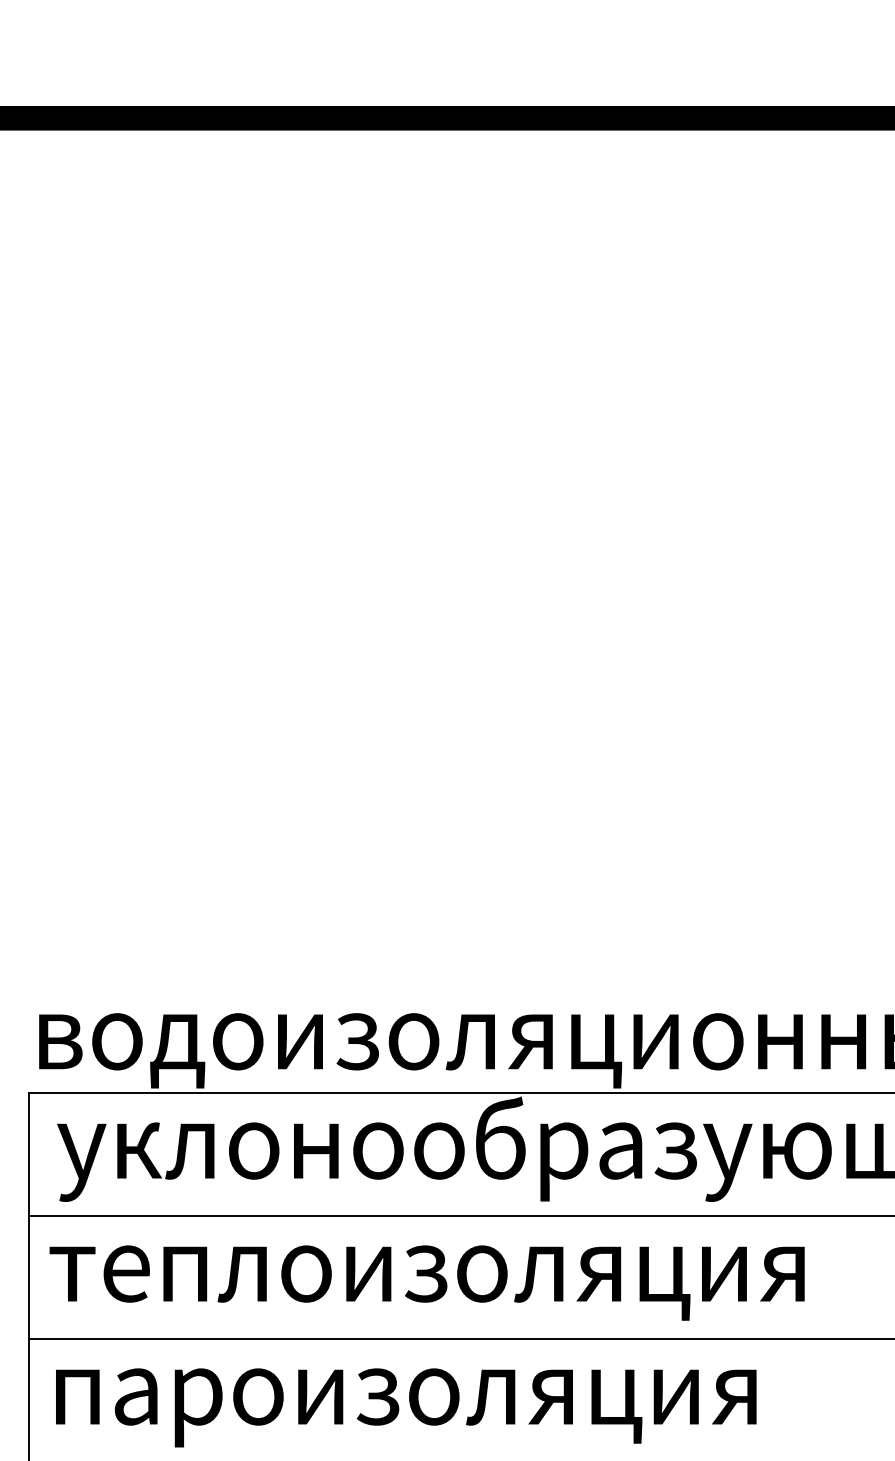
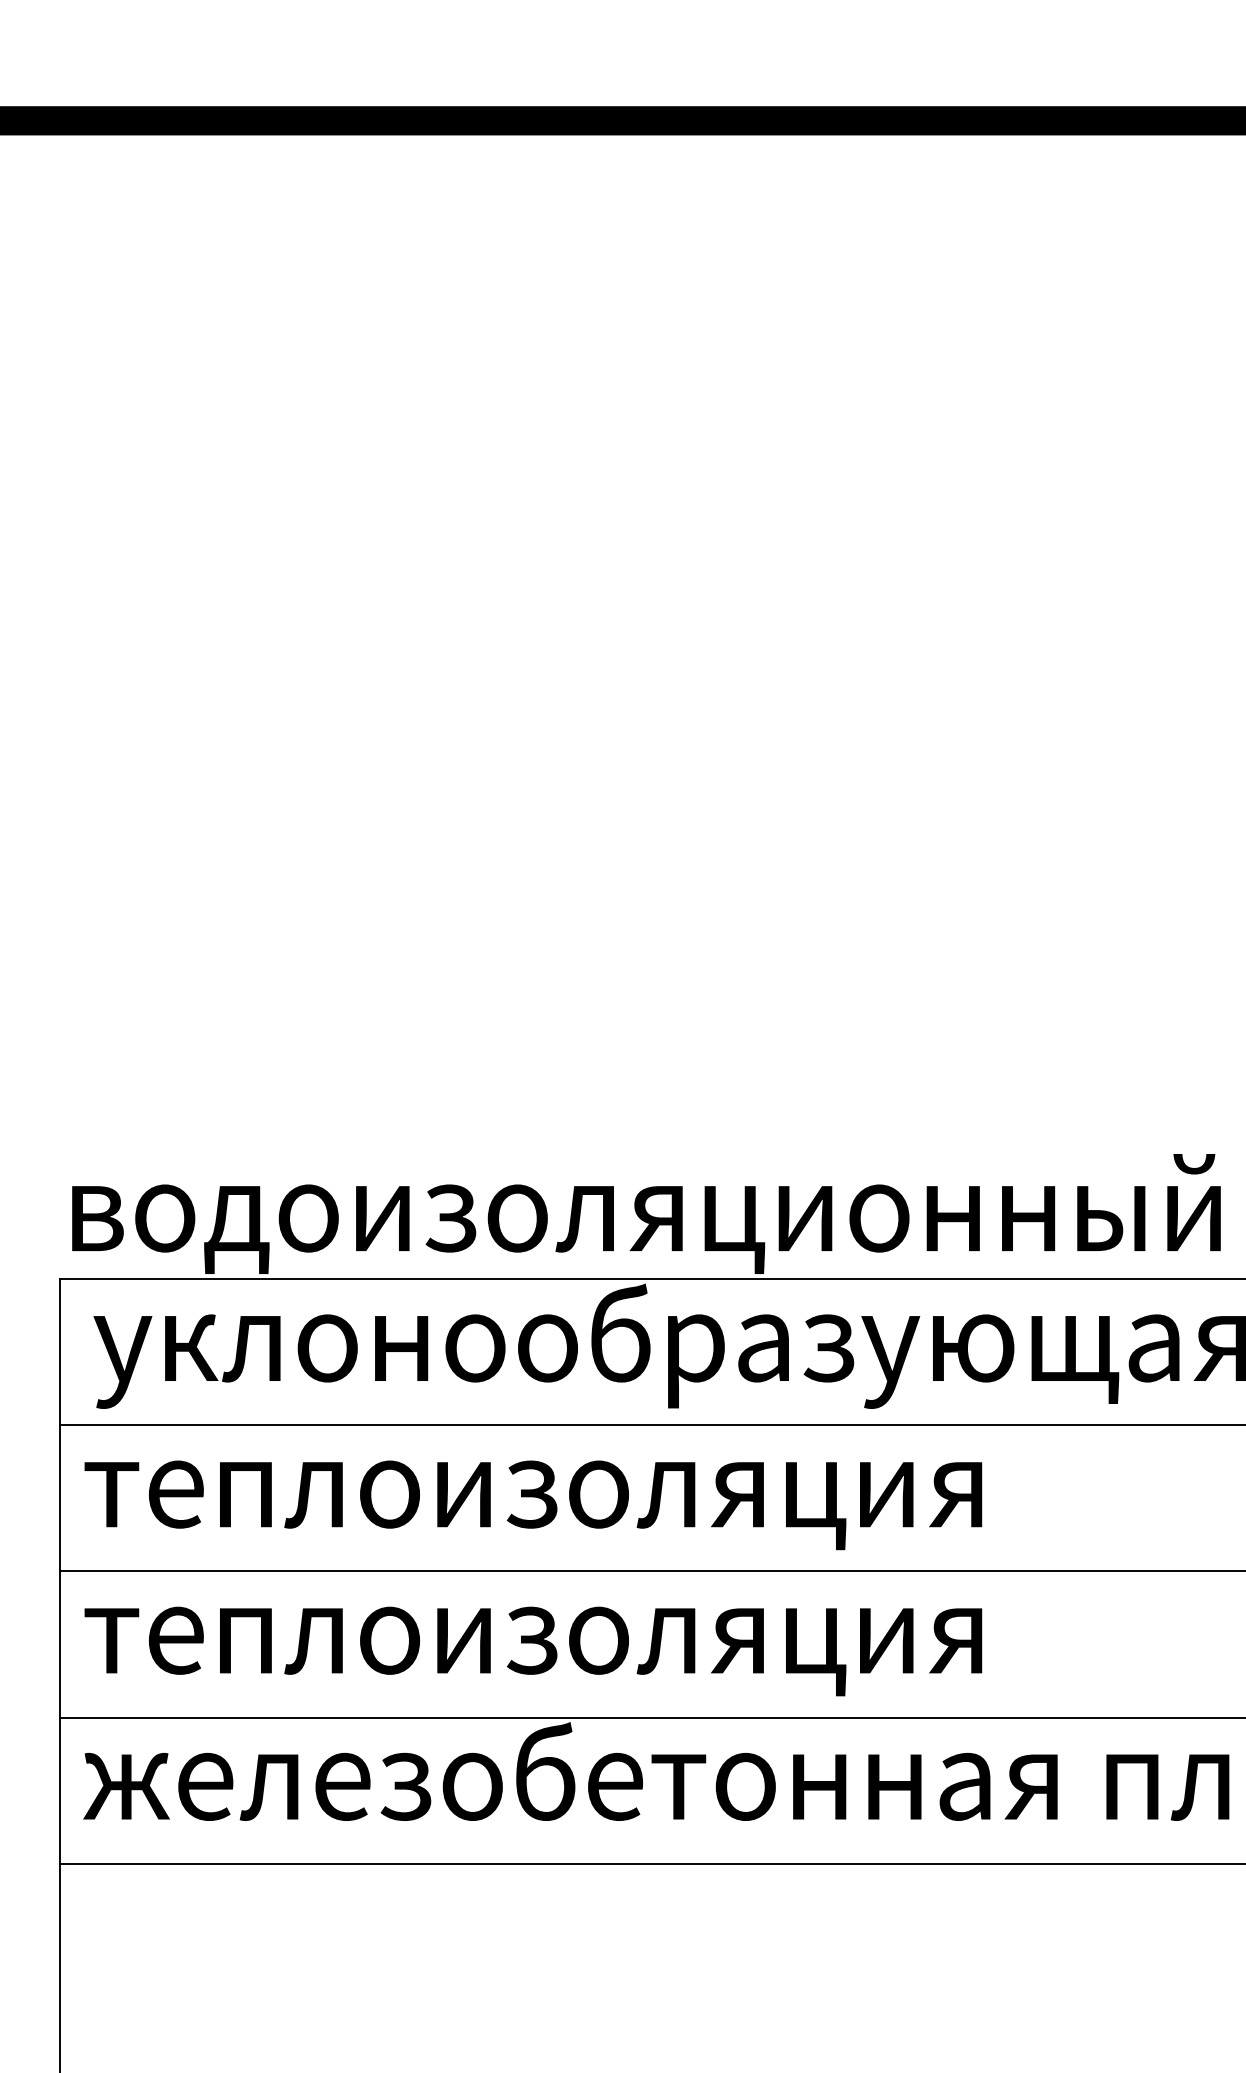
text: (427, 1407) -> (533, 1653), пароизоляция -> теплоизоляция

